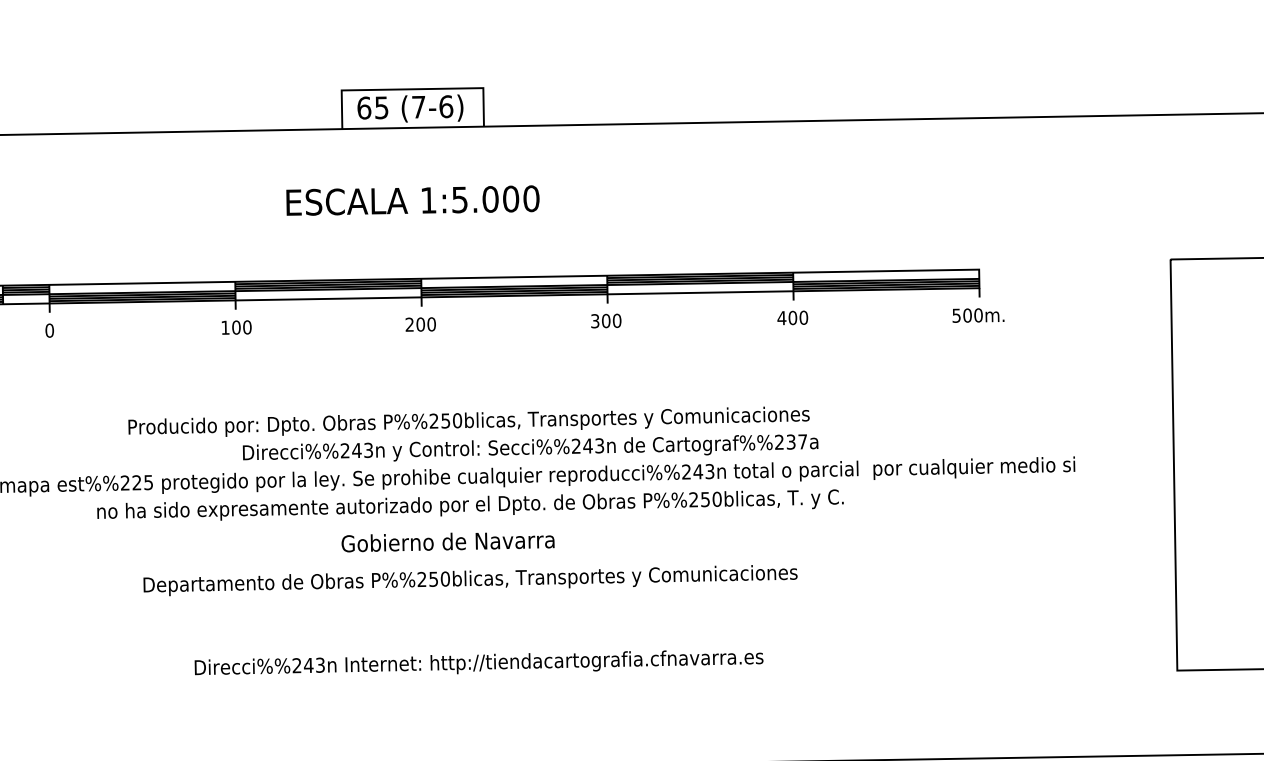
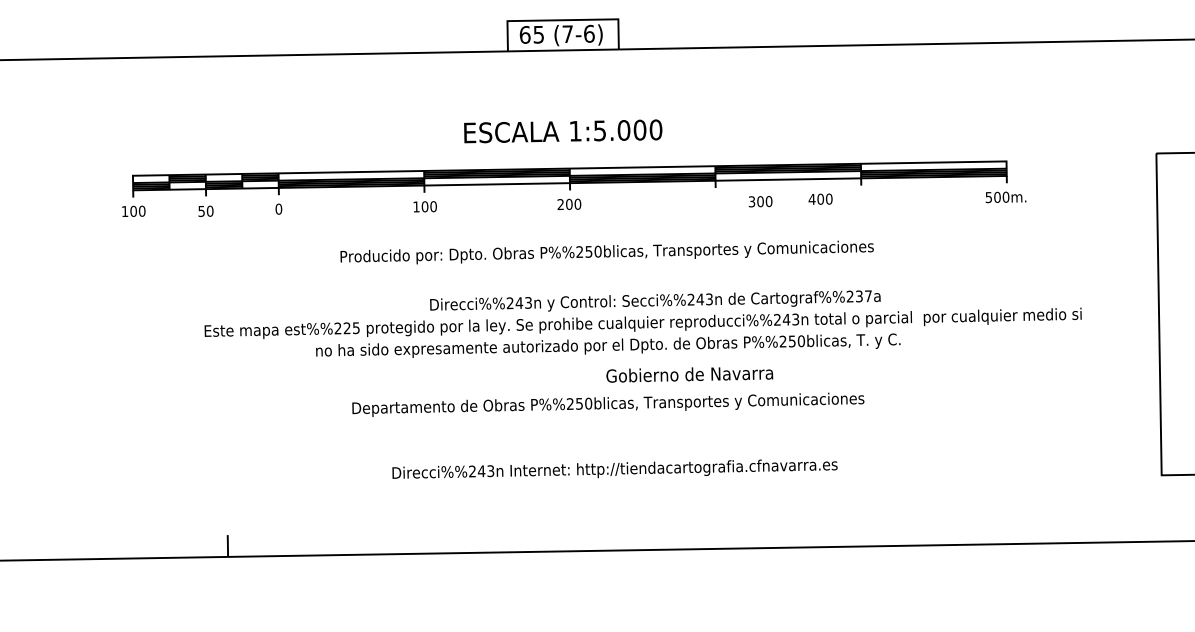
text: (413, 200) -> (563, 131), moved
text: (792, 316) -> (820, 198), moved
text: (606, 320) -> (760, 201), moved
text: (468, 421) -> (606, 252), moved
text: (447, 541) -> (689, 374), moved

